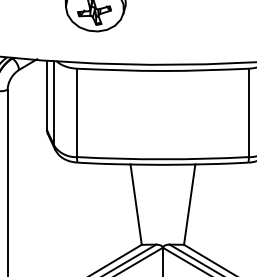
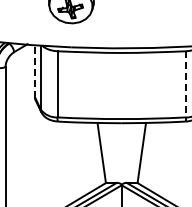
line: (47, 95) -> (35, 71), solid -> dashed
line: (248, 113) -> (185, 84), solid -> dashed

